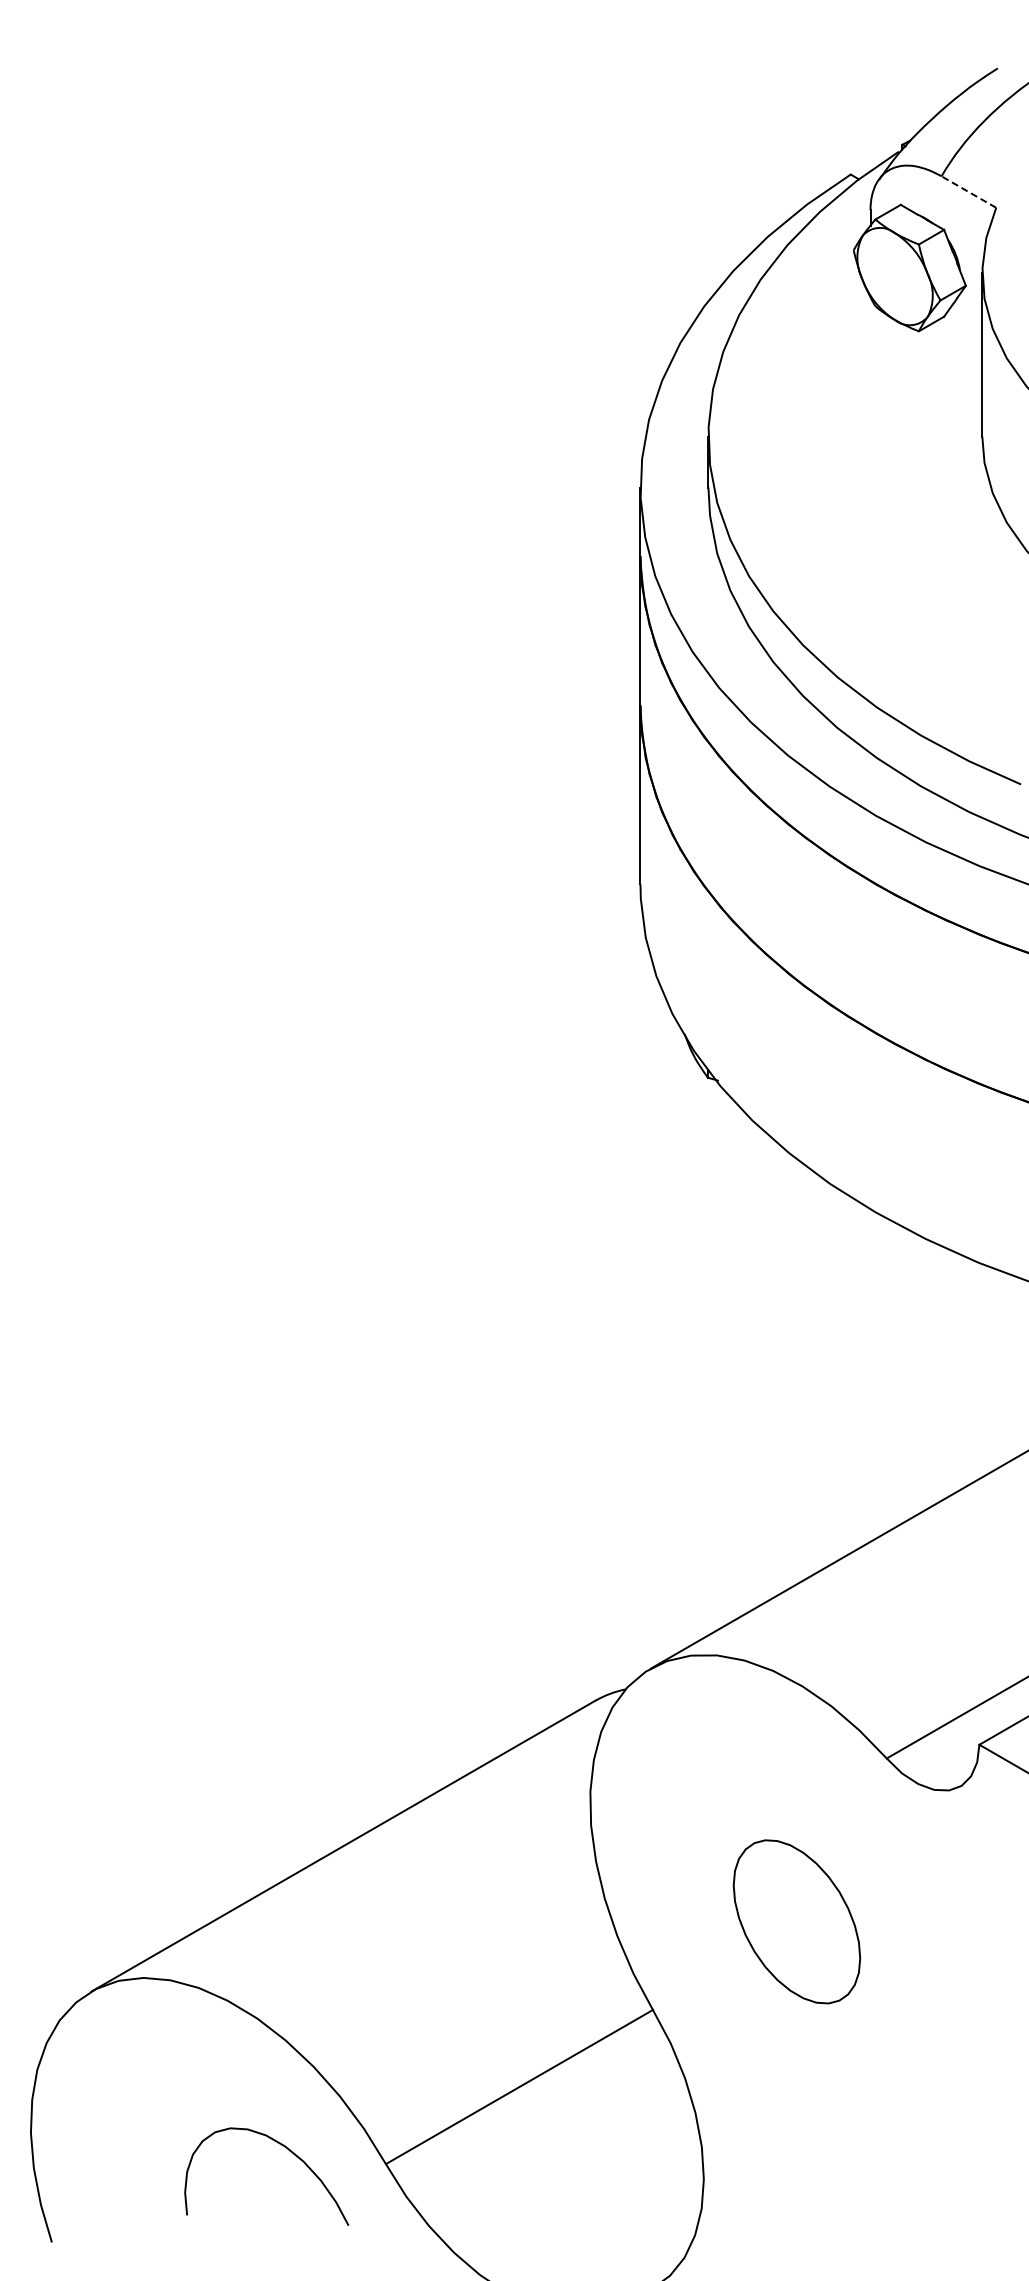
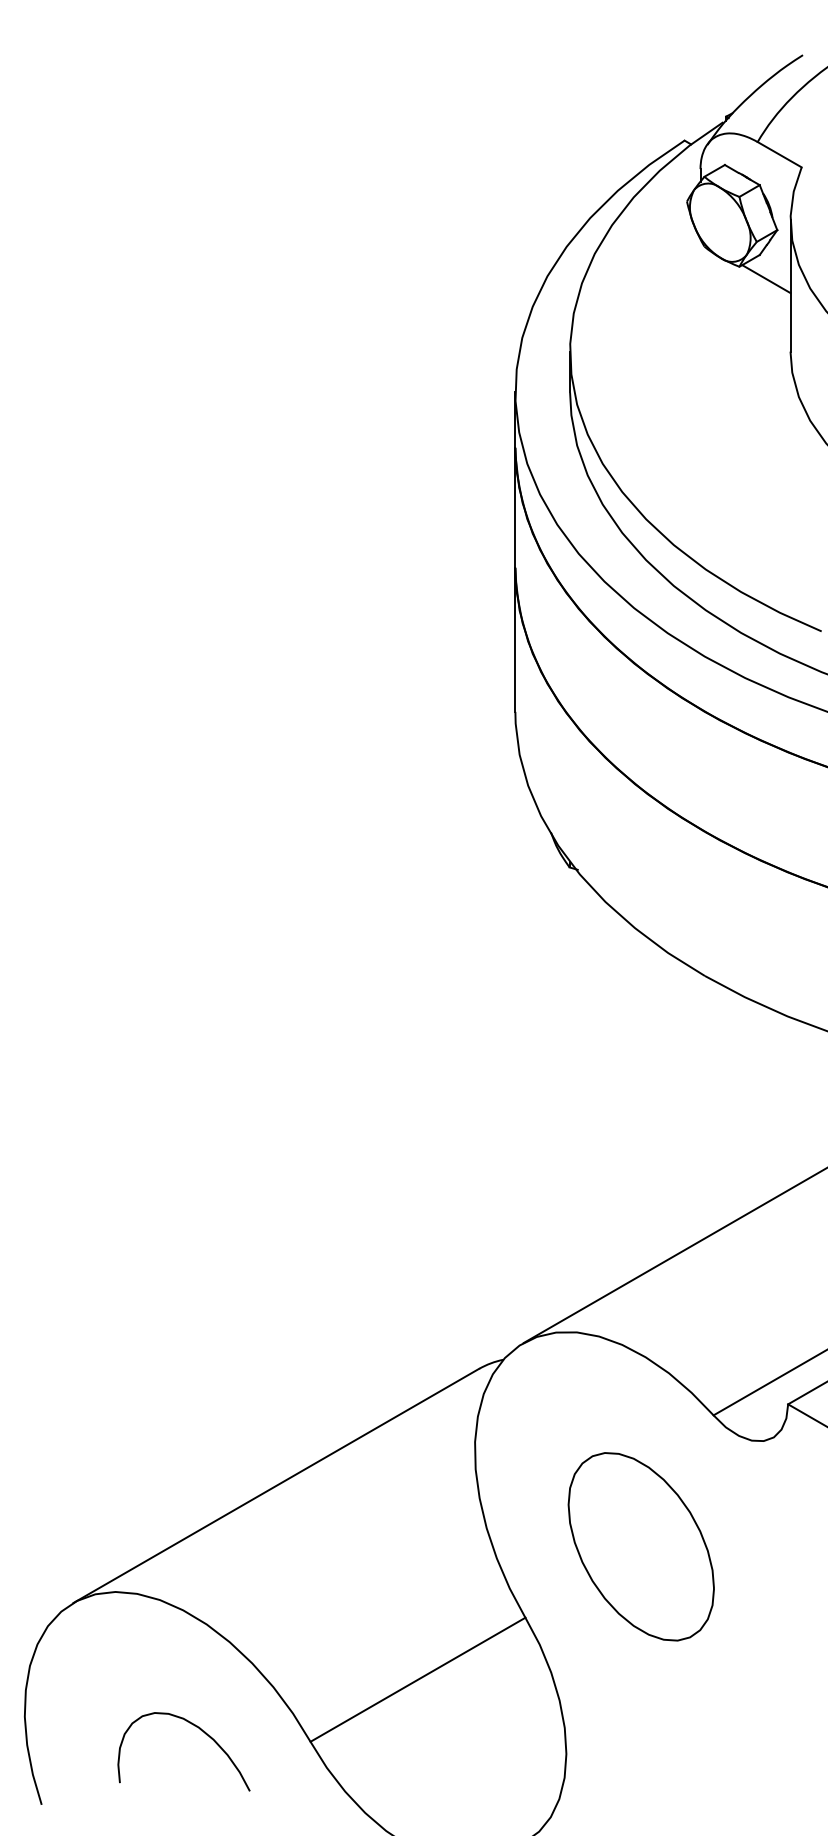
line: (968, 192) -> (779, 155), dashed -> solid
line: (952, 346) -> (766, 278), added
part: (796, 1921) -> (640, 1546), size x1.43
curve: (290, 2152) -> (203, 1732), moved

